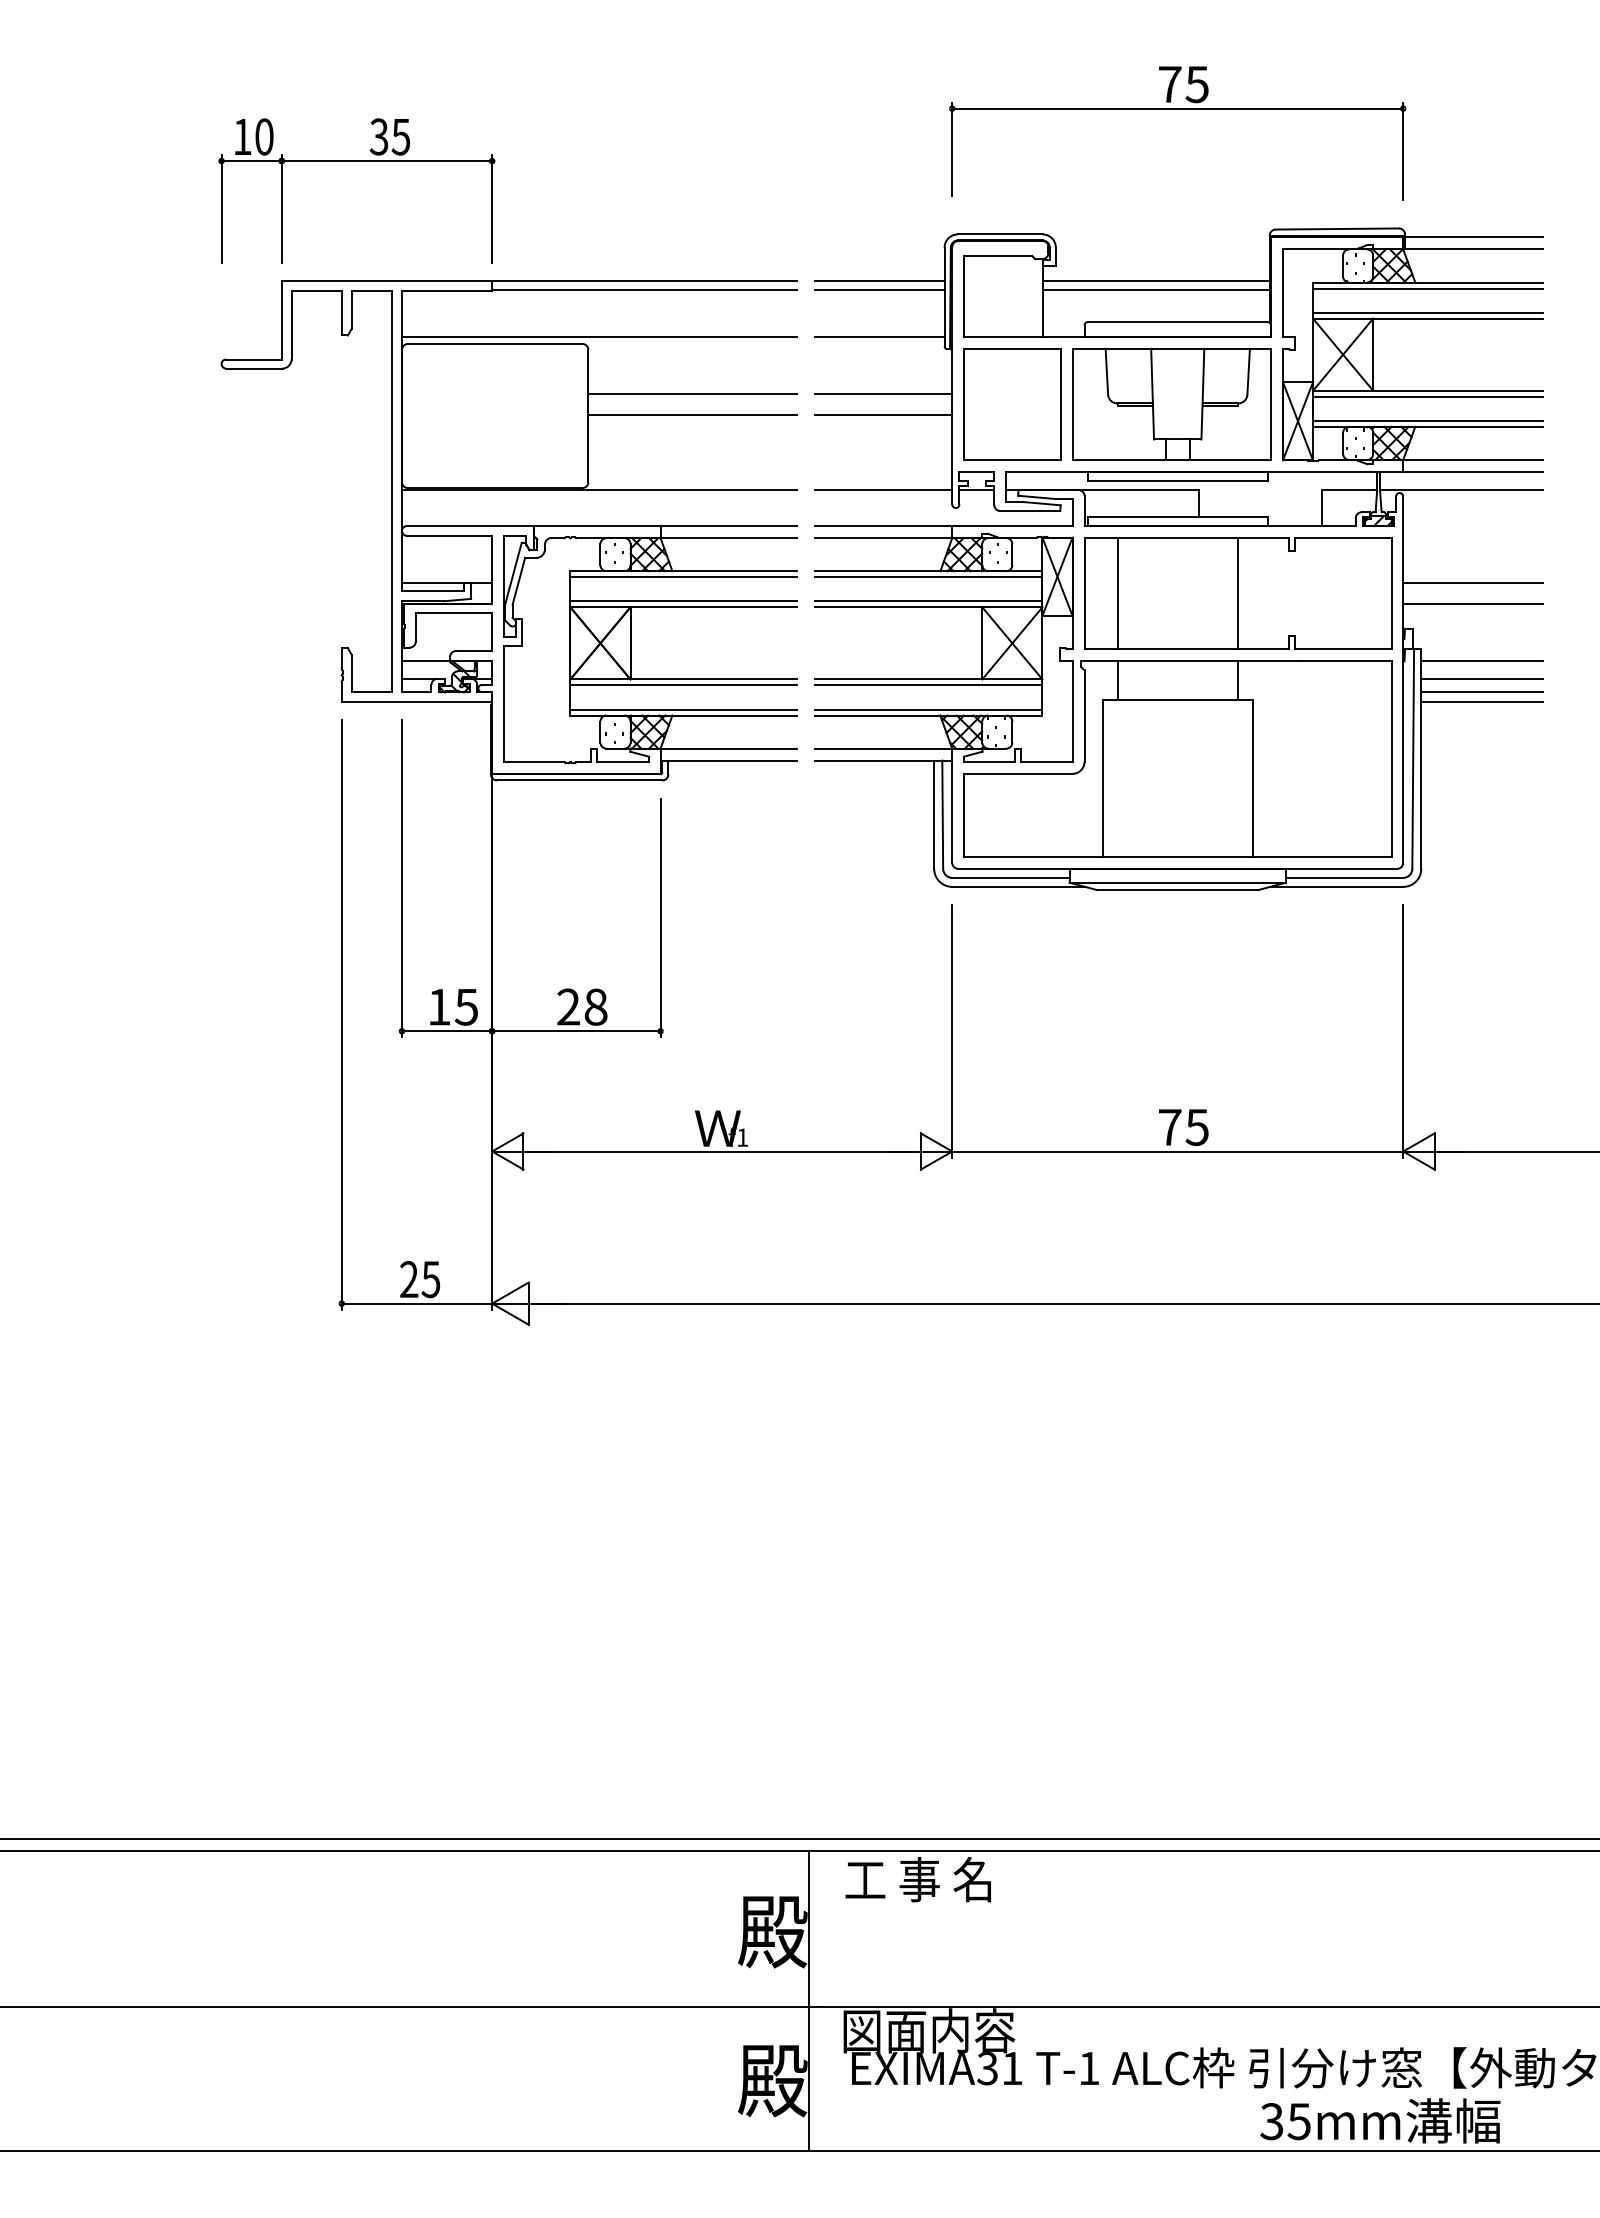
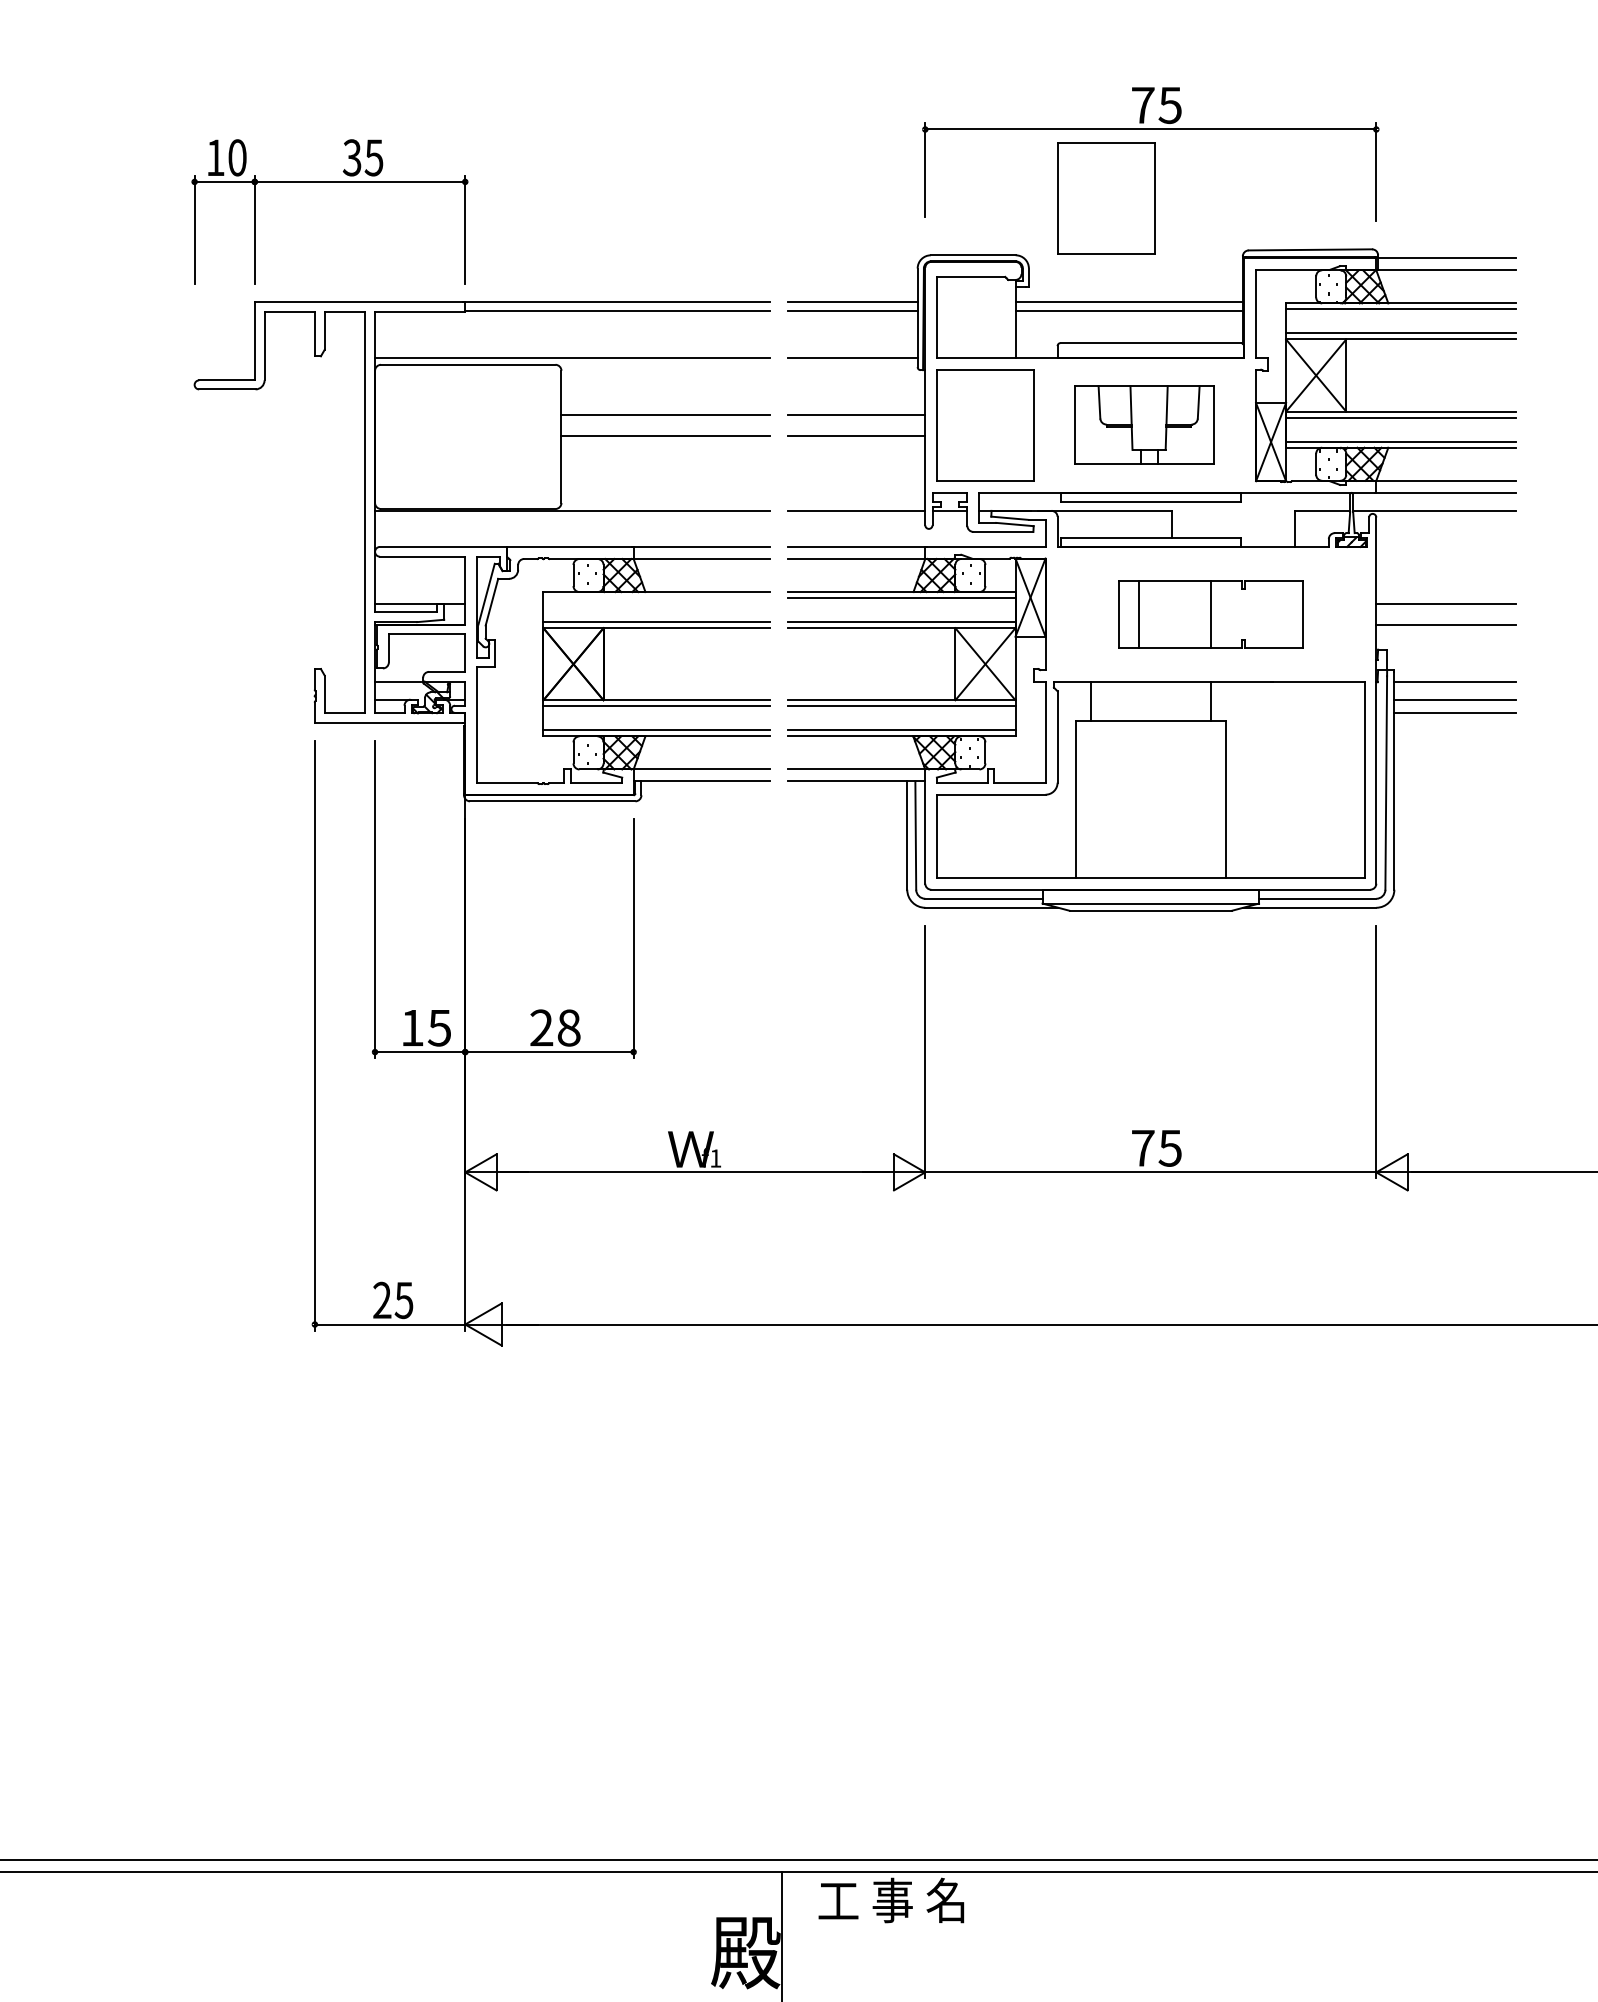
part: (1133, 177) -> (1106, 198), added
part: (1171, 404) -> (1144, 425), size x0.7
line: (683, 577) -> (656, 598), removed
part: (1238, 593) -> (1211, 614), size x0.6
line: (1482, 702) -> (1455, 723), removed

